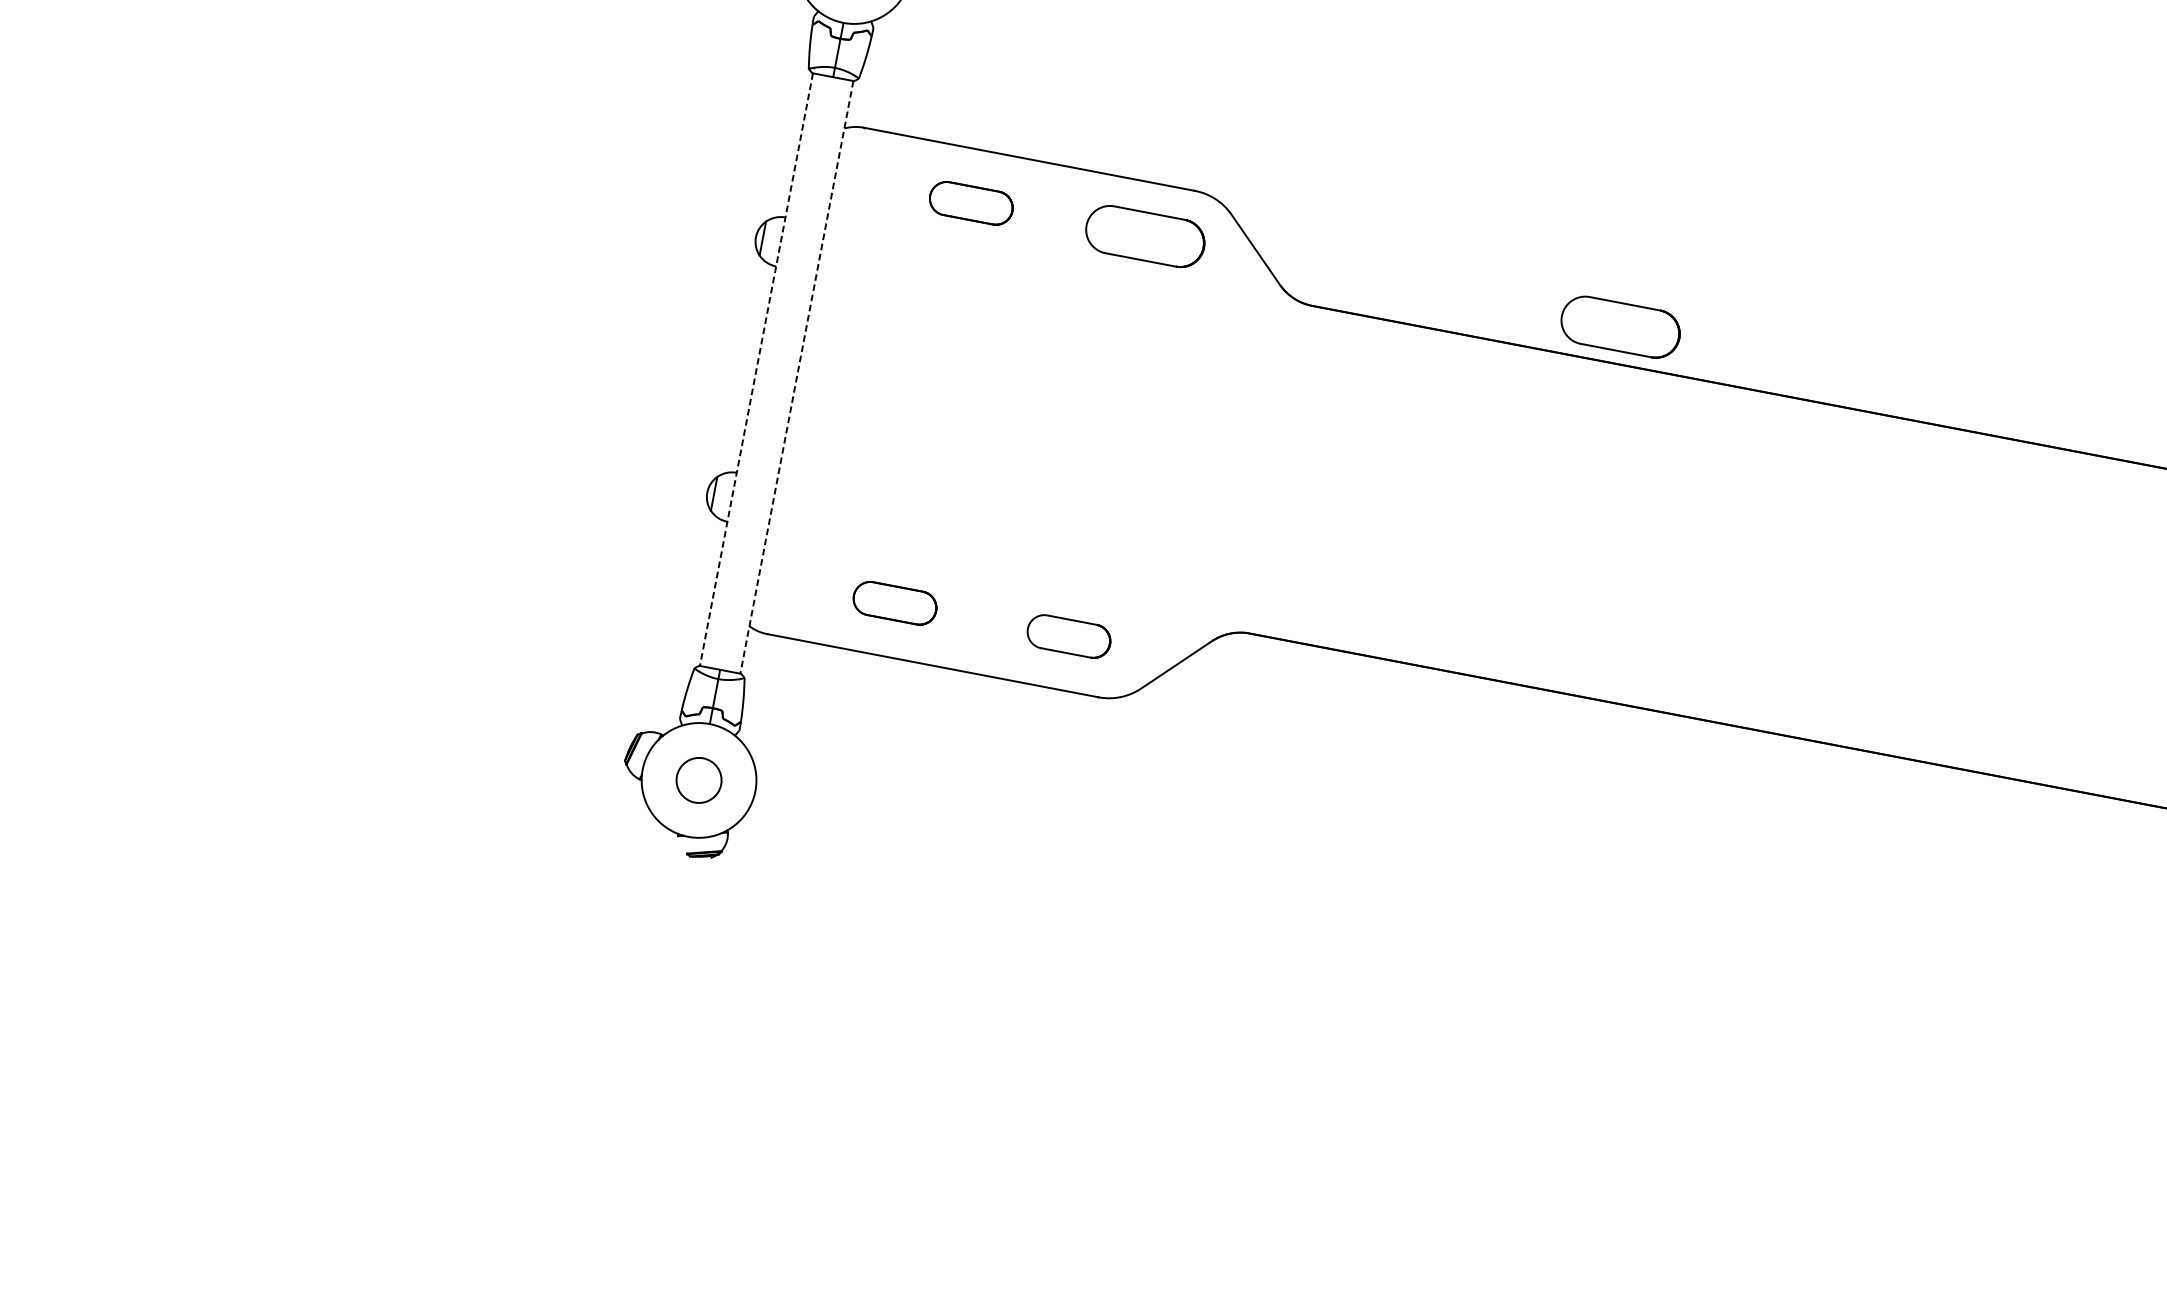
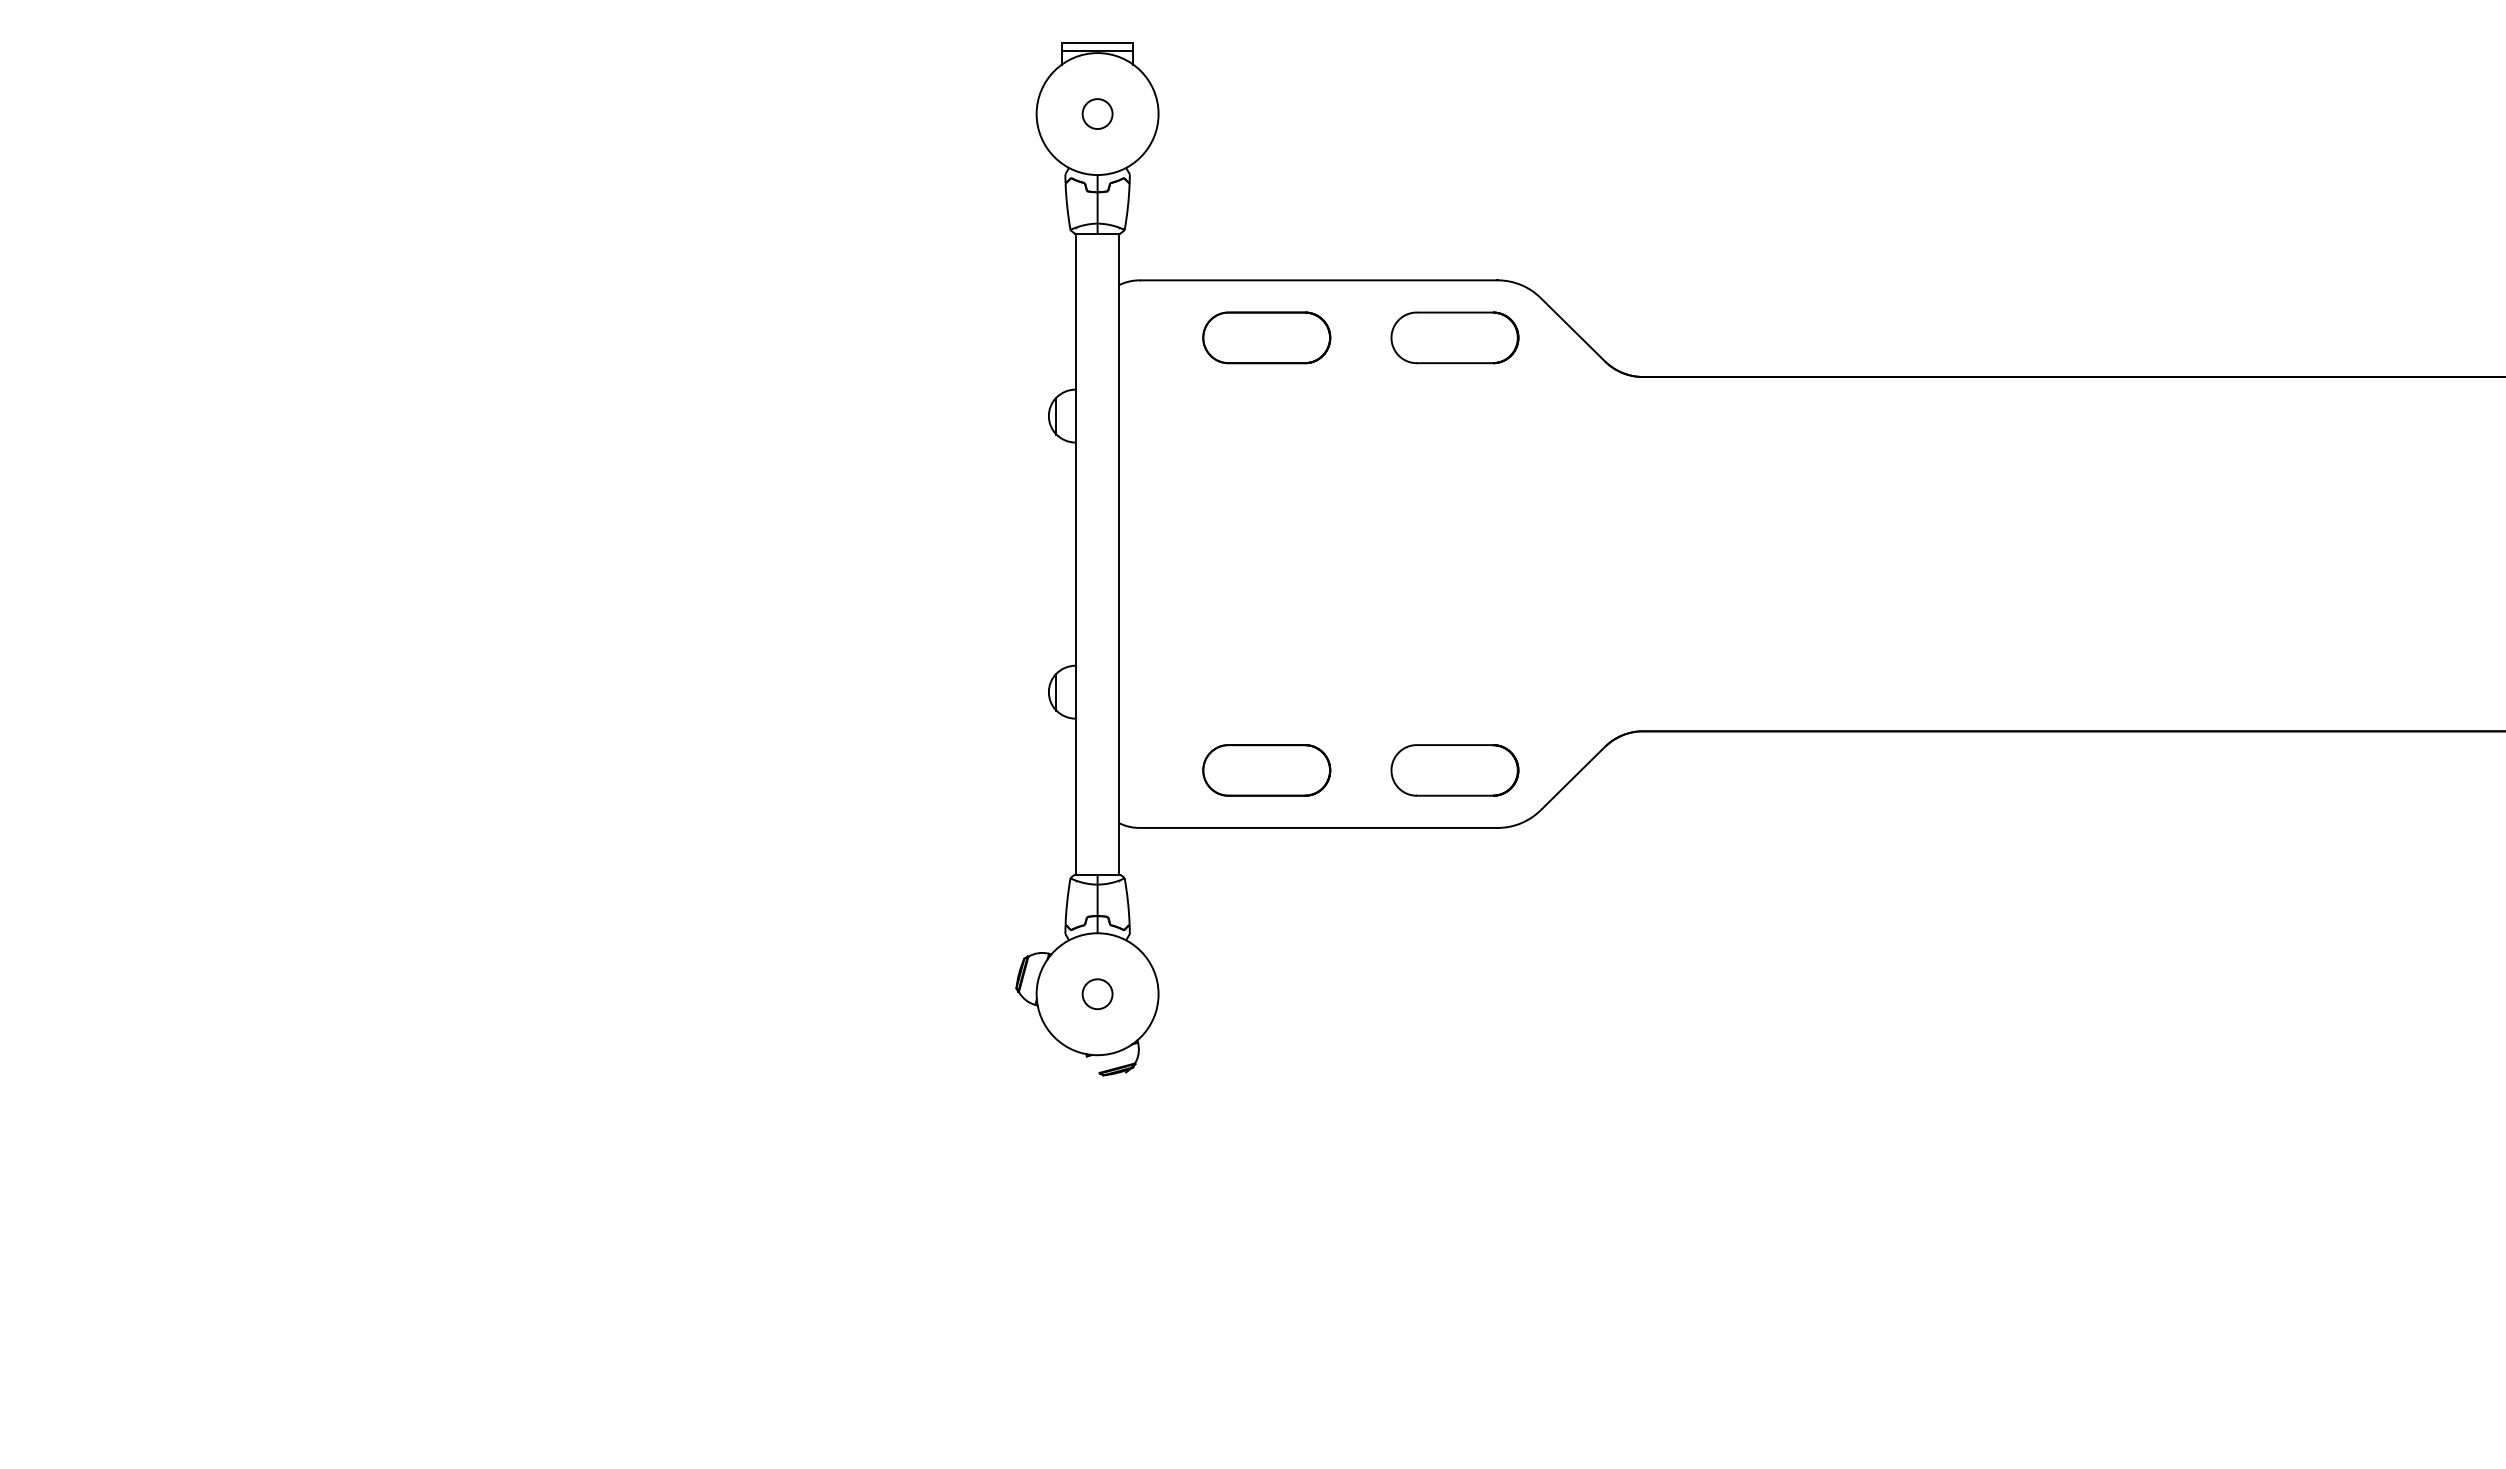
part: (971, 202) -> (1266, 337), size x1.43
part: (1620, 326) -> (1968, 337), removed
line: (756, 369) -> (1075, 554), dashed -> solid
line: (796, 377) -> (1119, 554), dashed -> solid
part: (894, 603) -> (1266, 770), size x1.43
part: (1068, 636) -> (1454, 770), size x1.43
circle: (698, 780) -> (1097, 994), size x0.62

